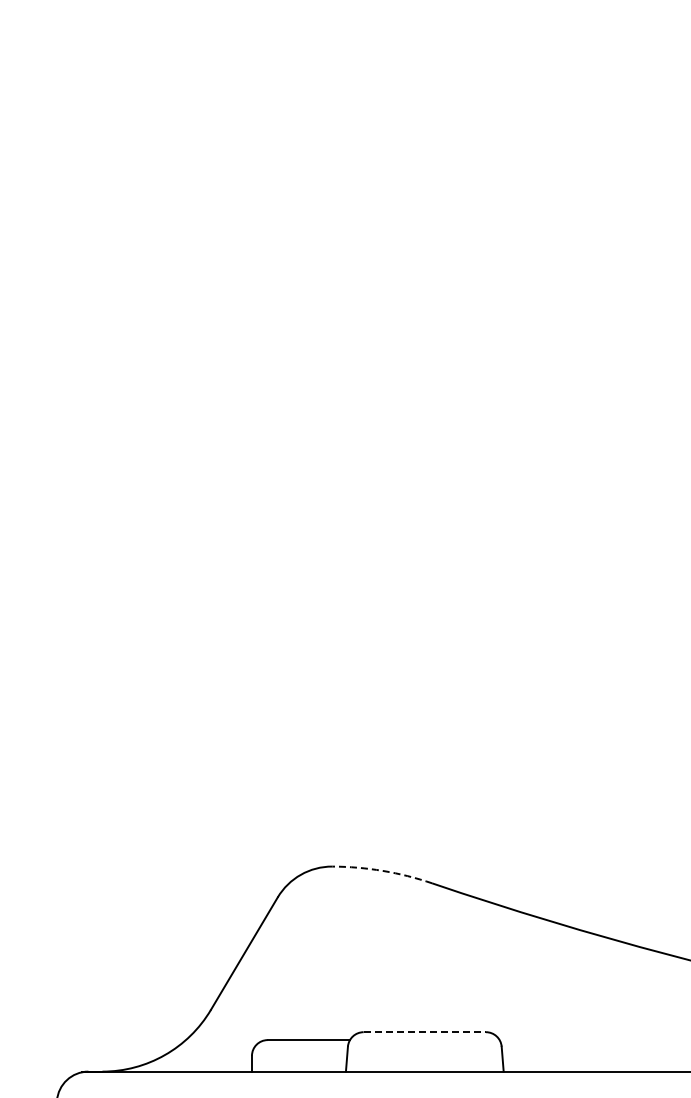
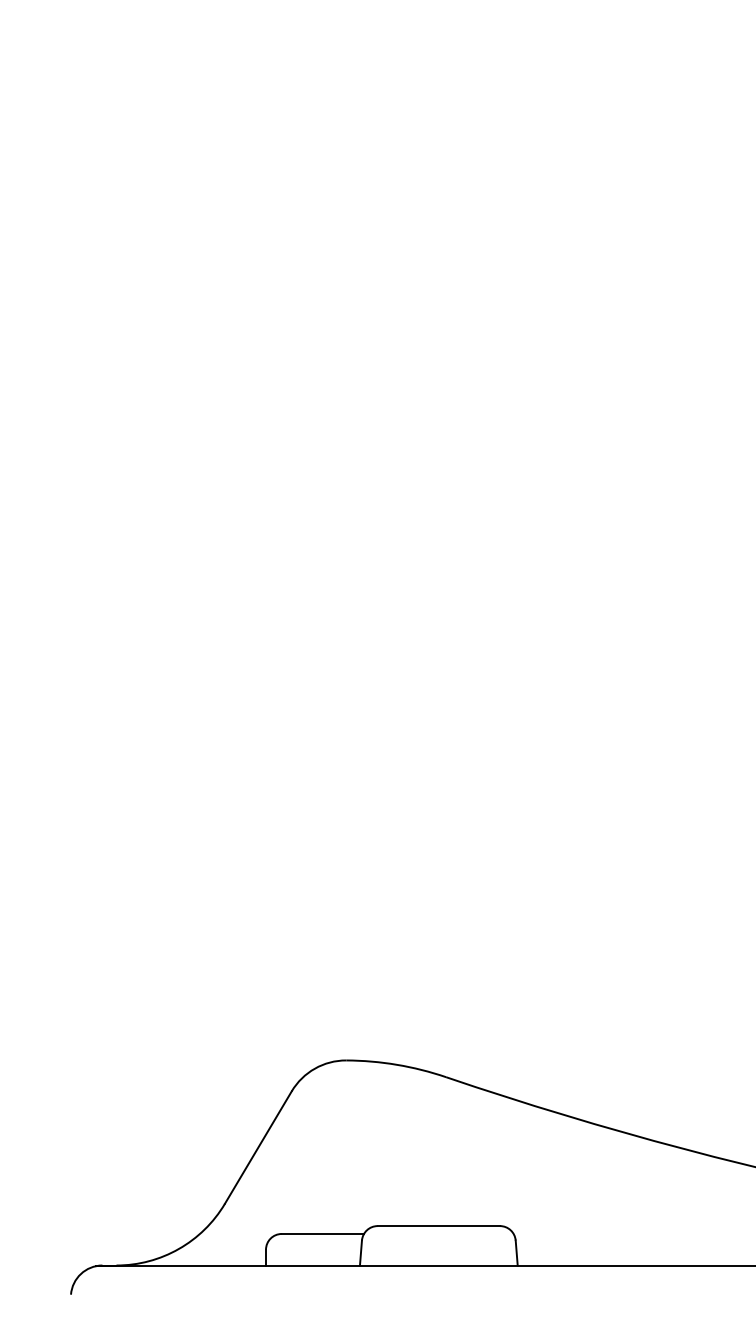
arc: (382, 870) -> (396, 1064), dashed -> solid
line: (425, 1032) -> (439, 1226), dashed -> solid

